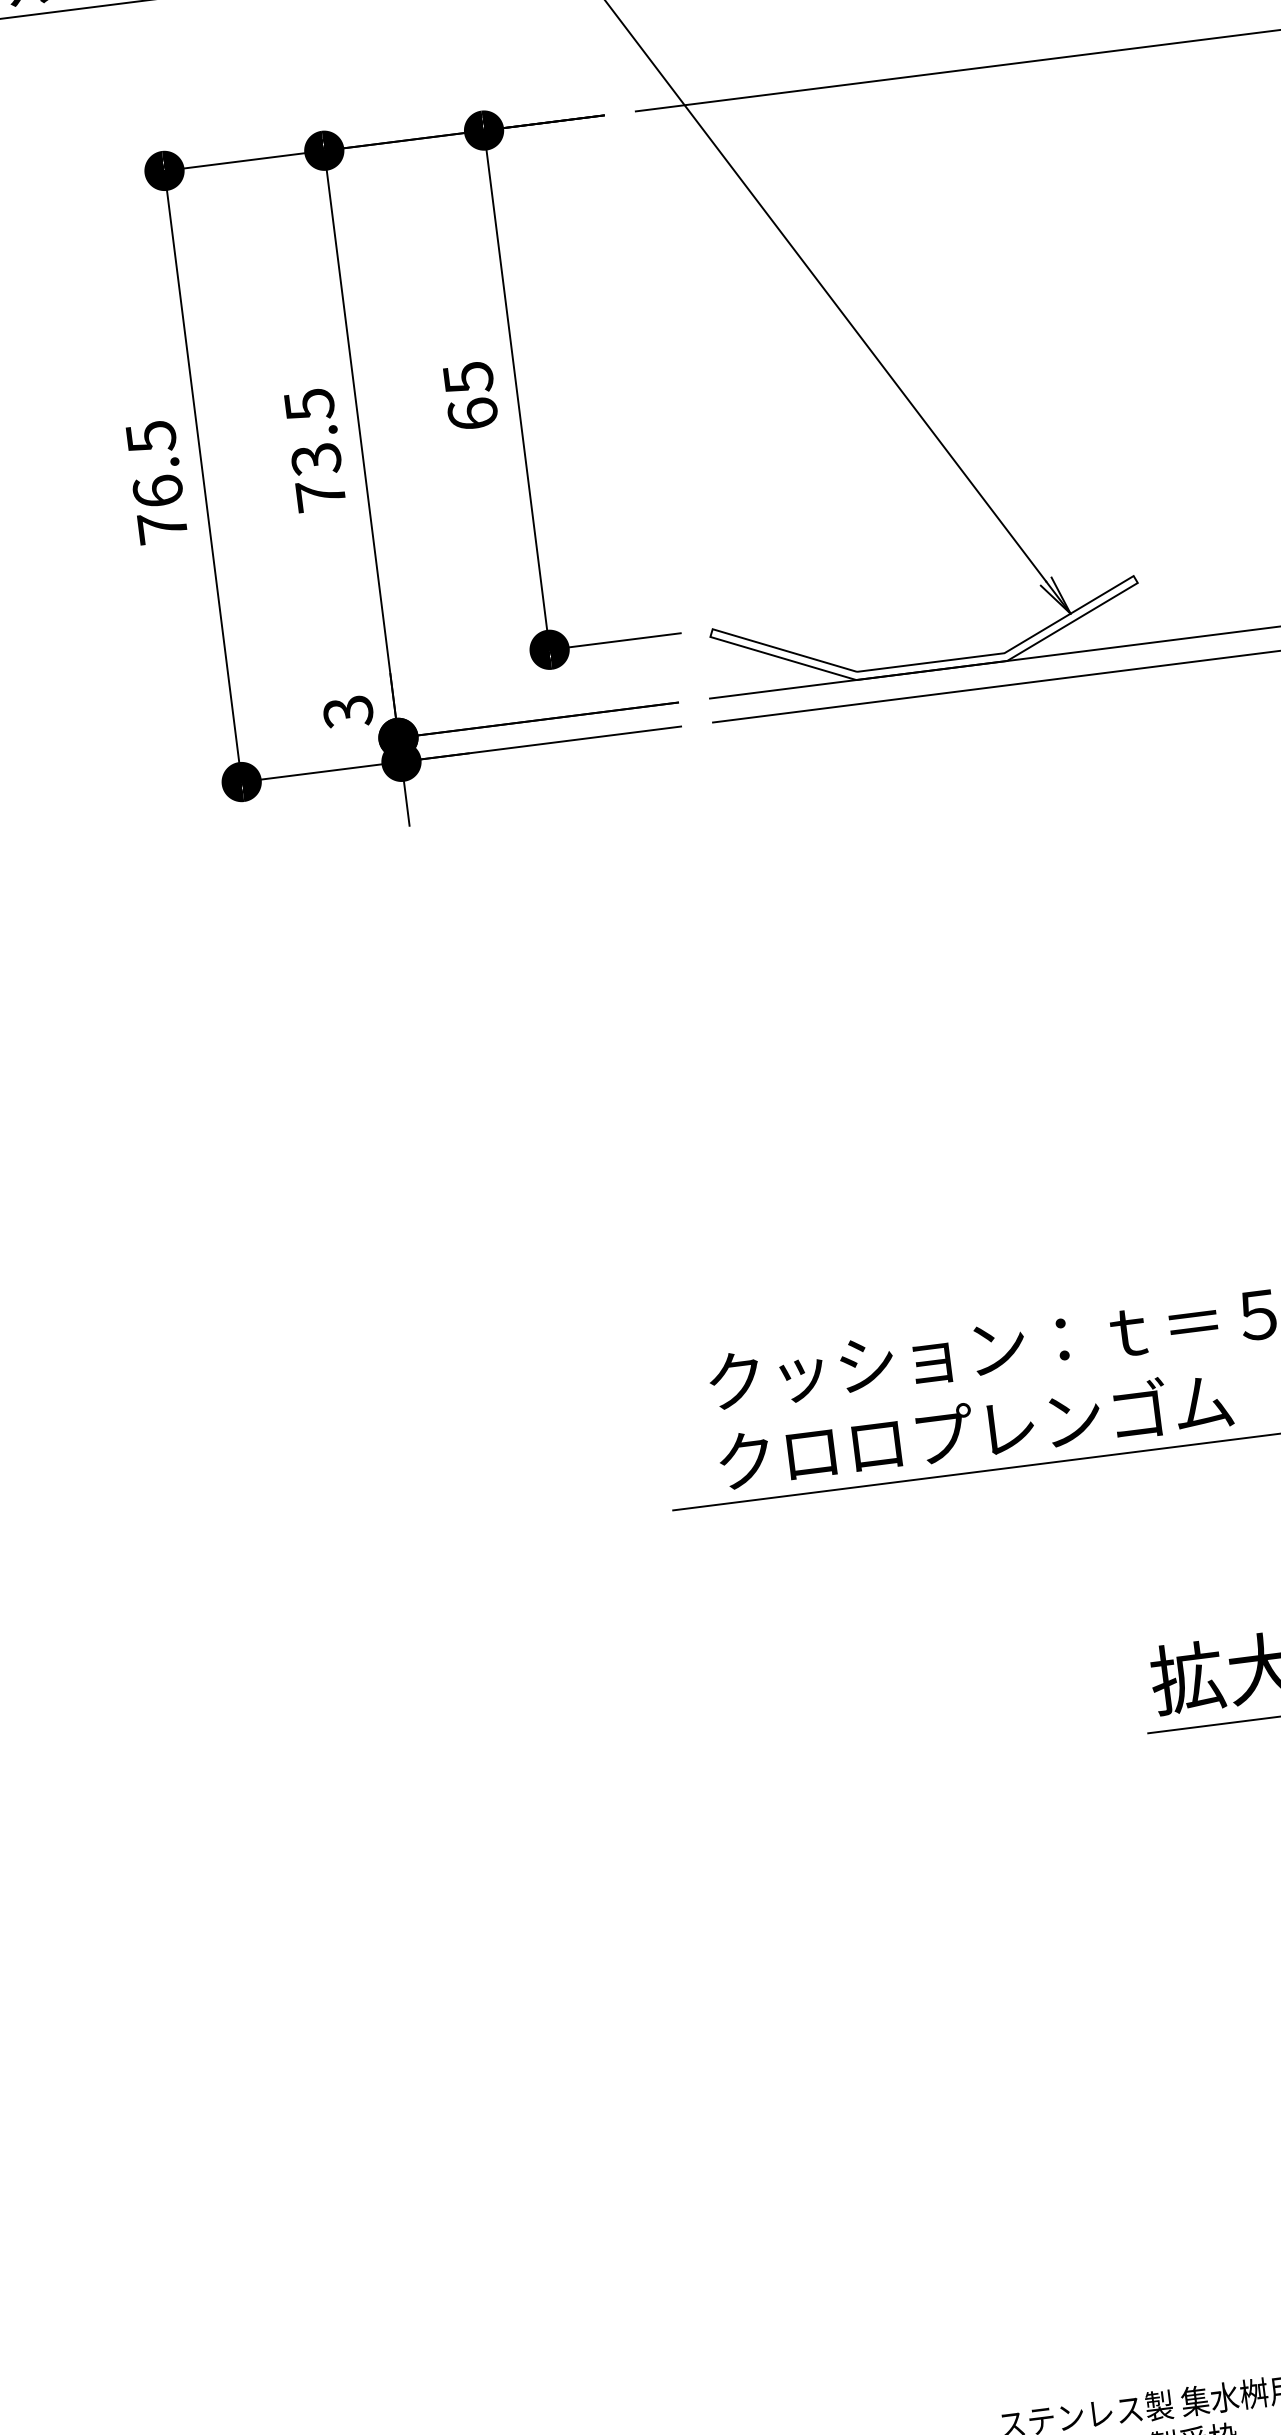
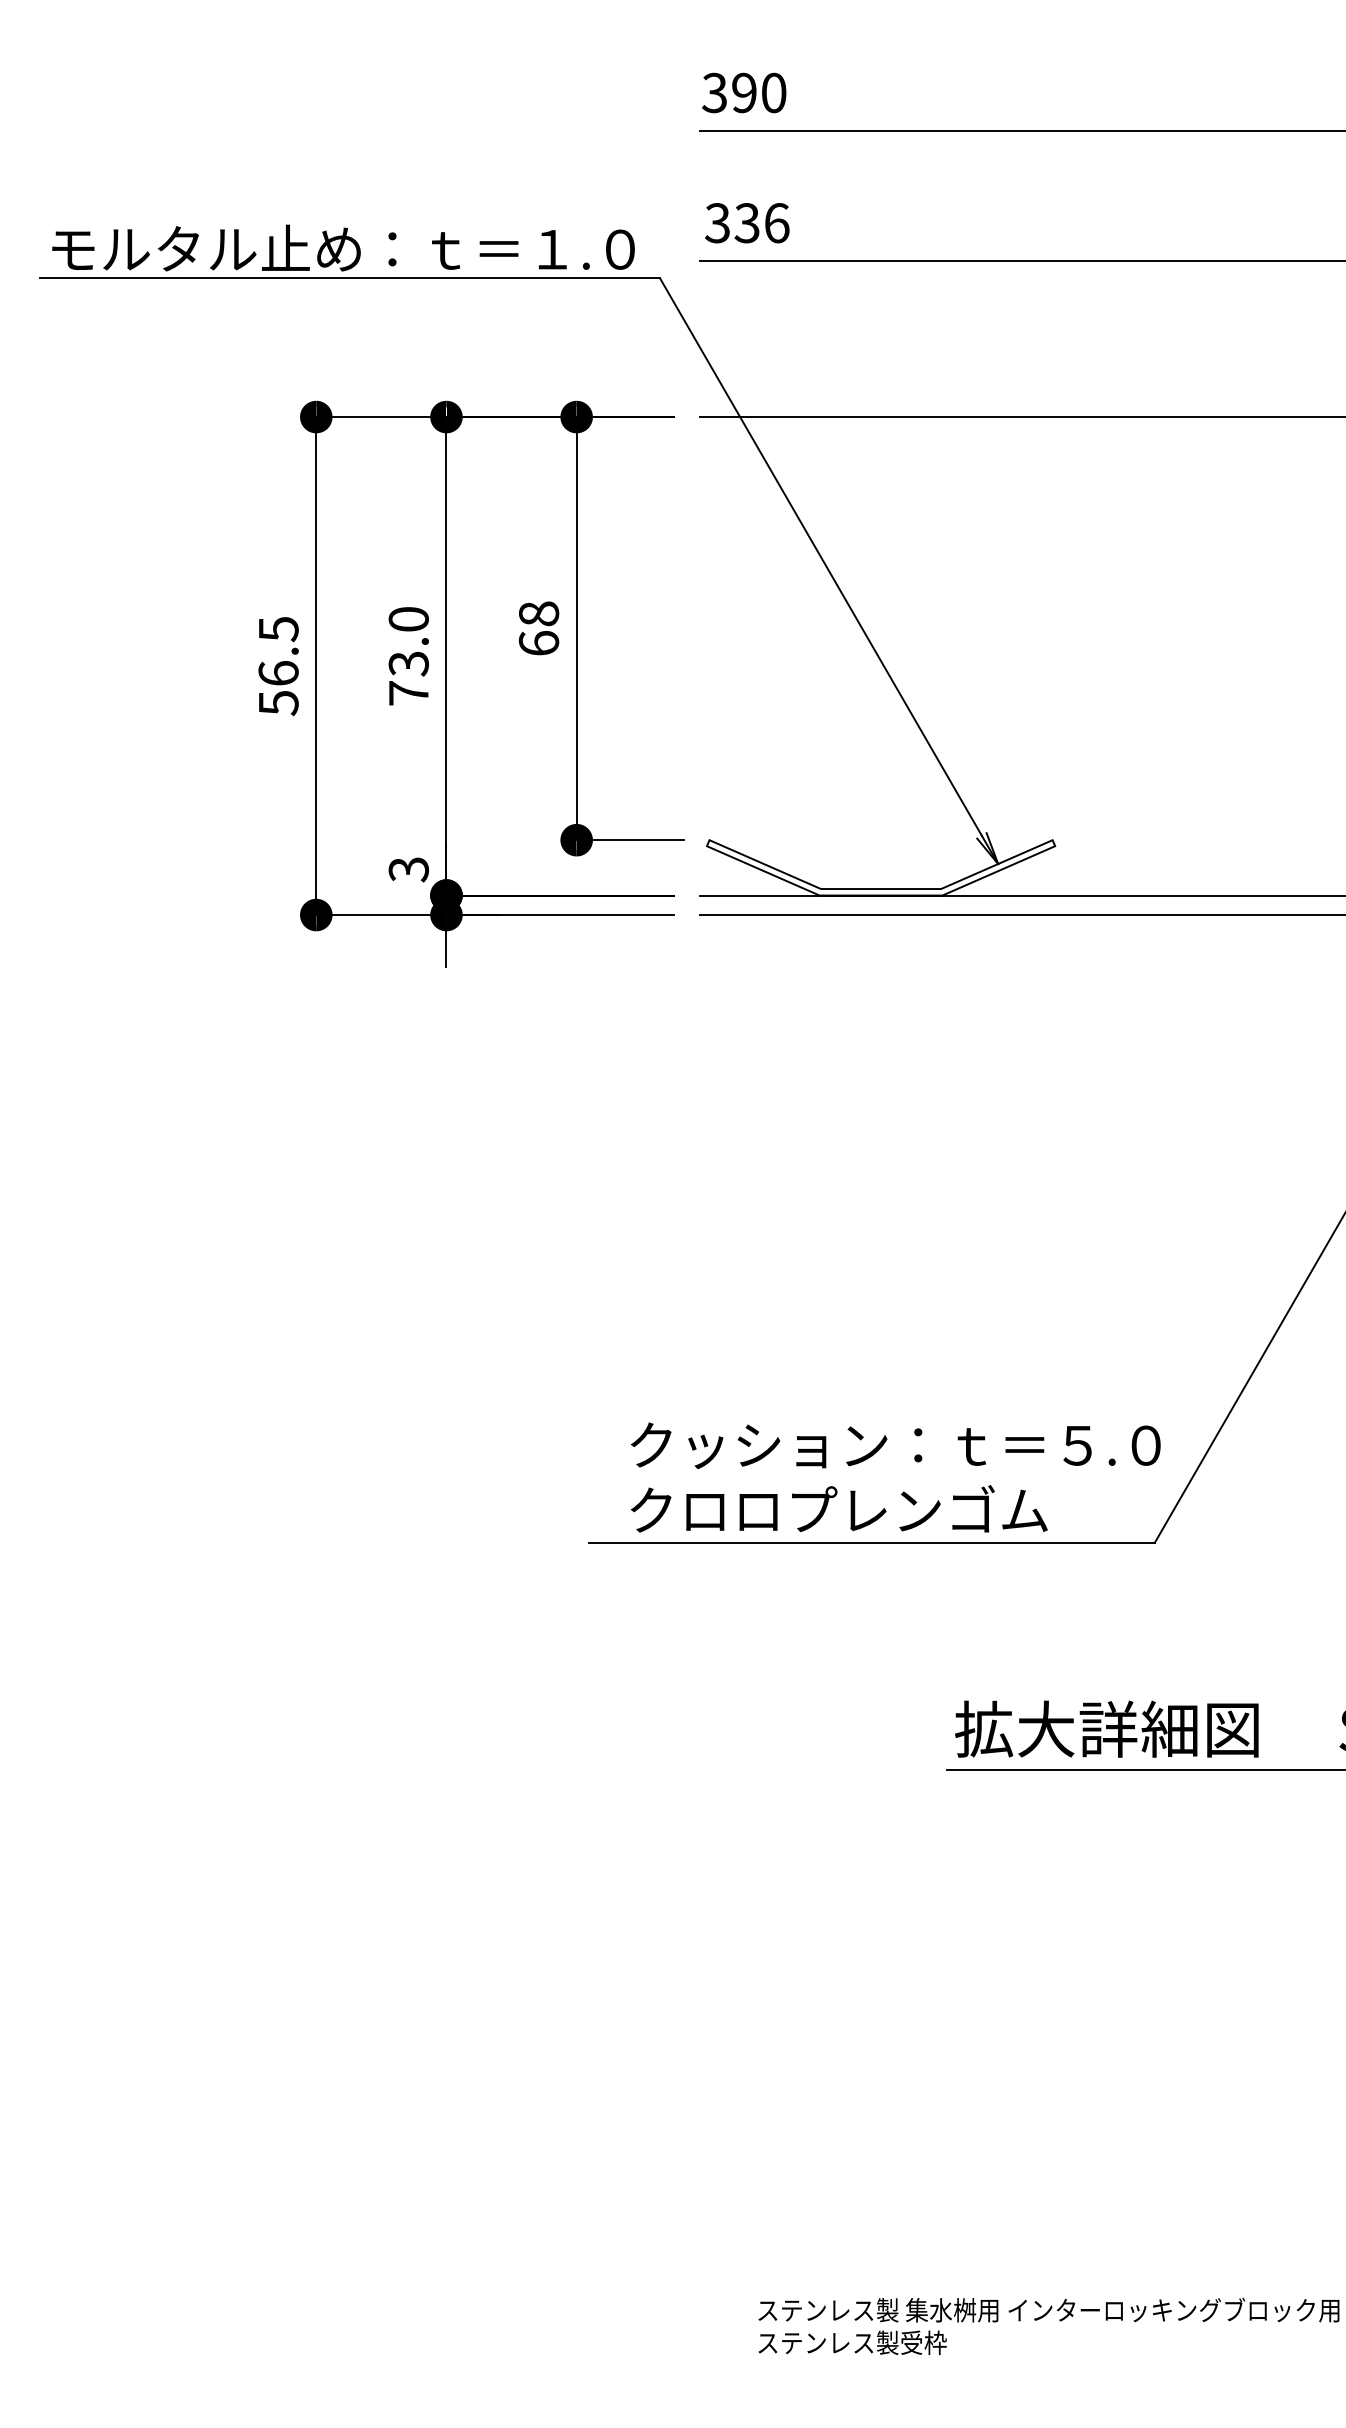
text: (468, 377) -> (539, 613), 65 -> 68
text: (309, 405) -> (408, 619), 73.5 -> 73.0
text: (162, 528) -> (278, 703), 76.5 -> 56.5

